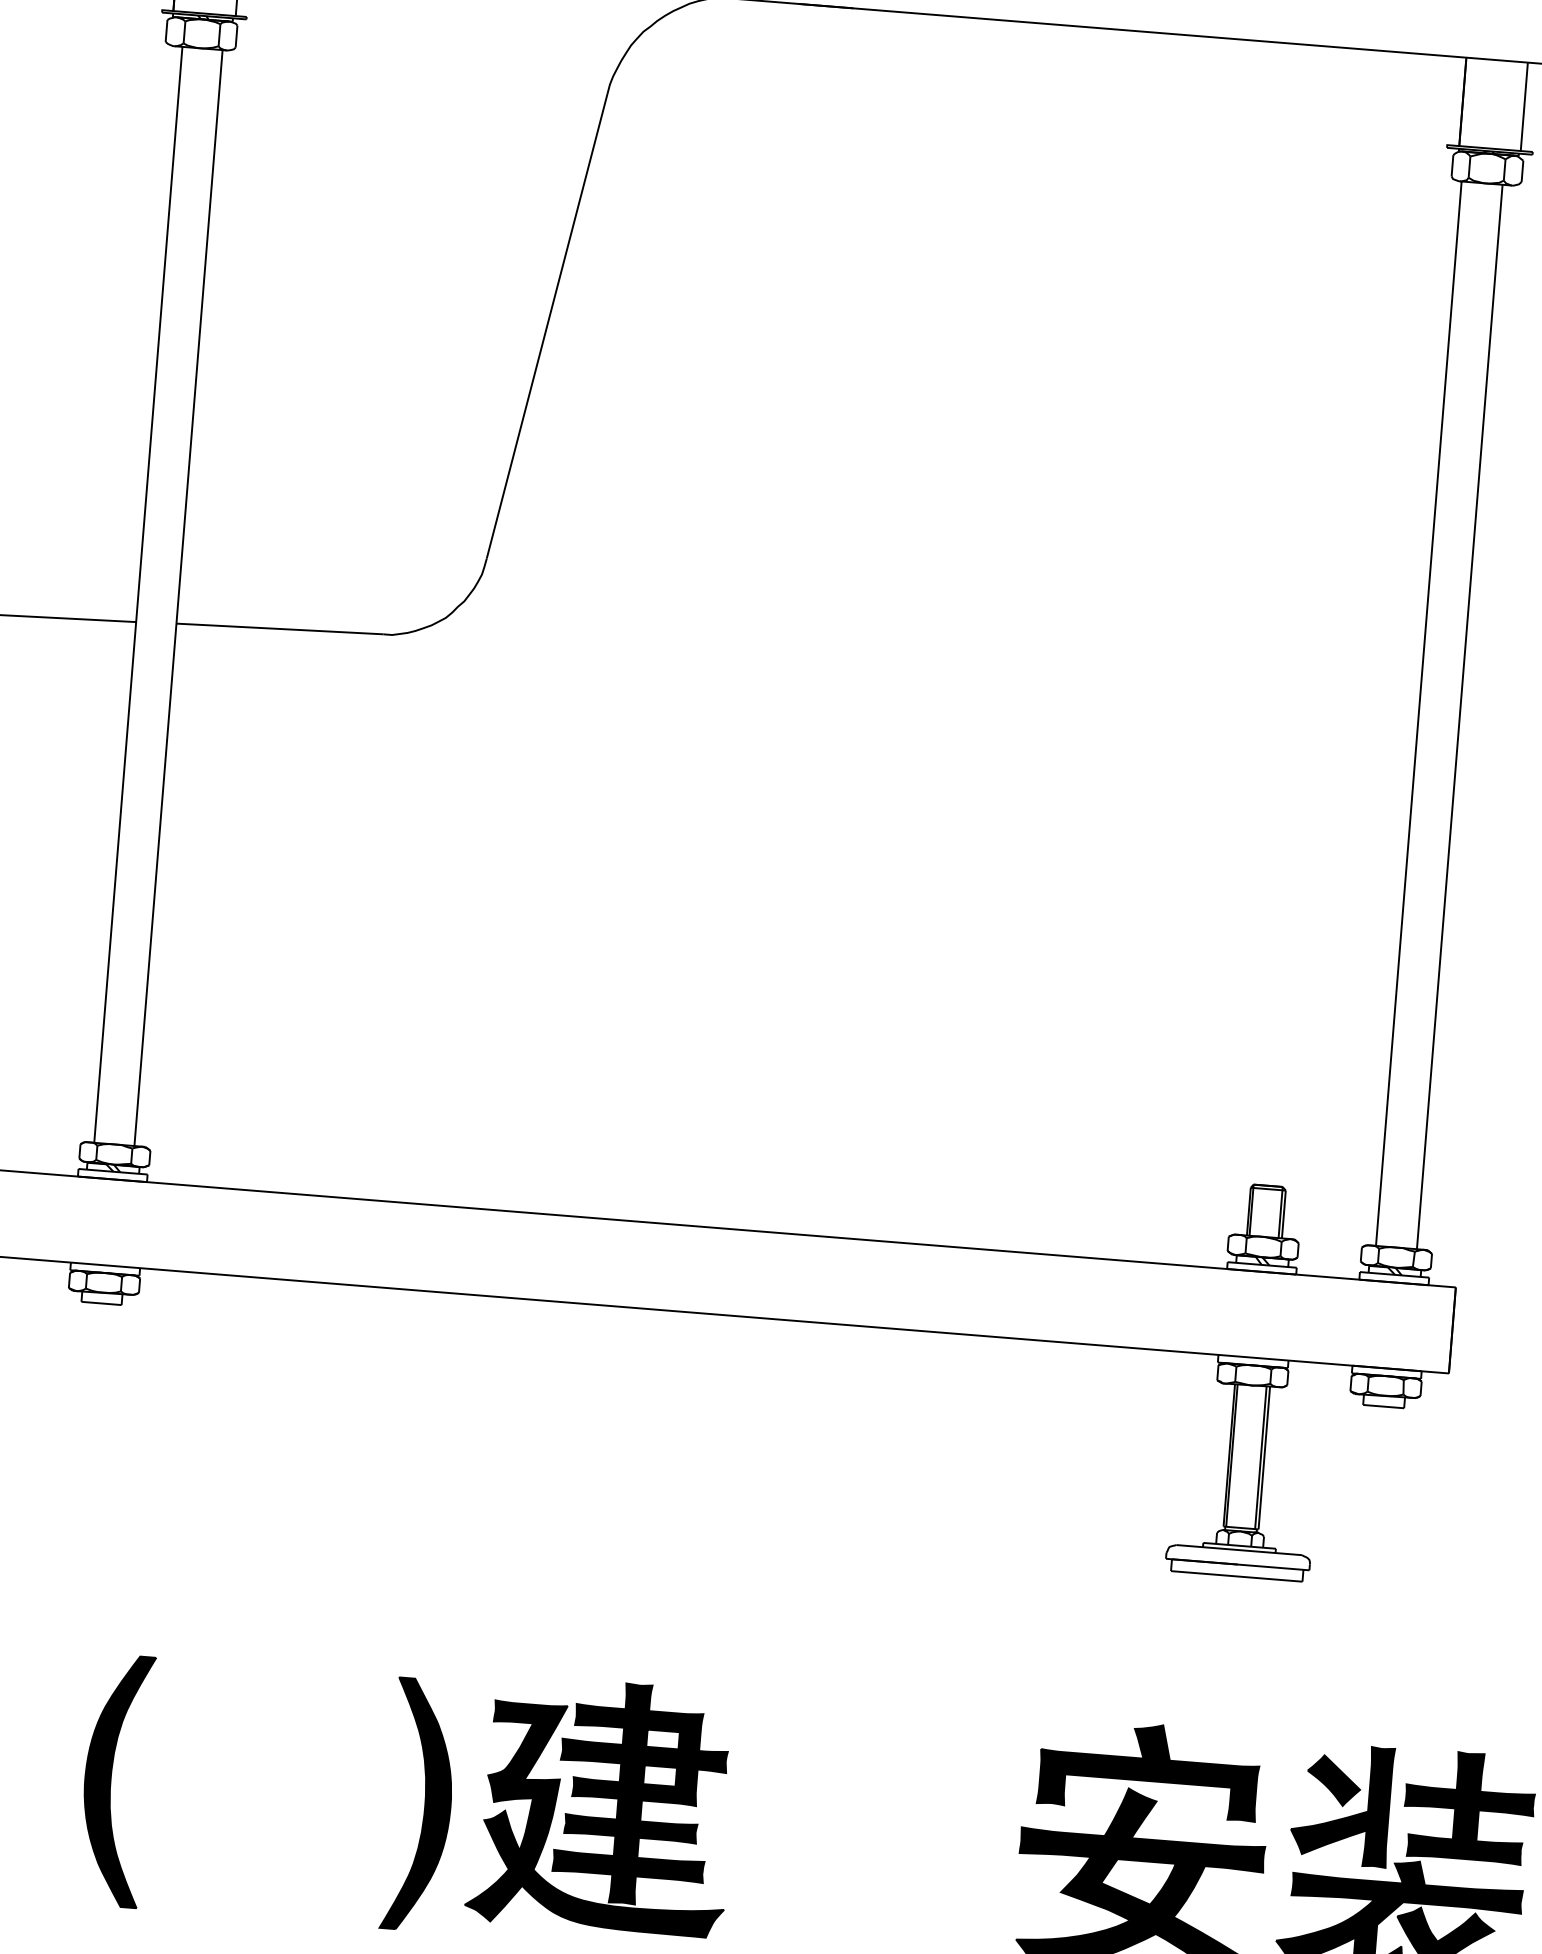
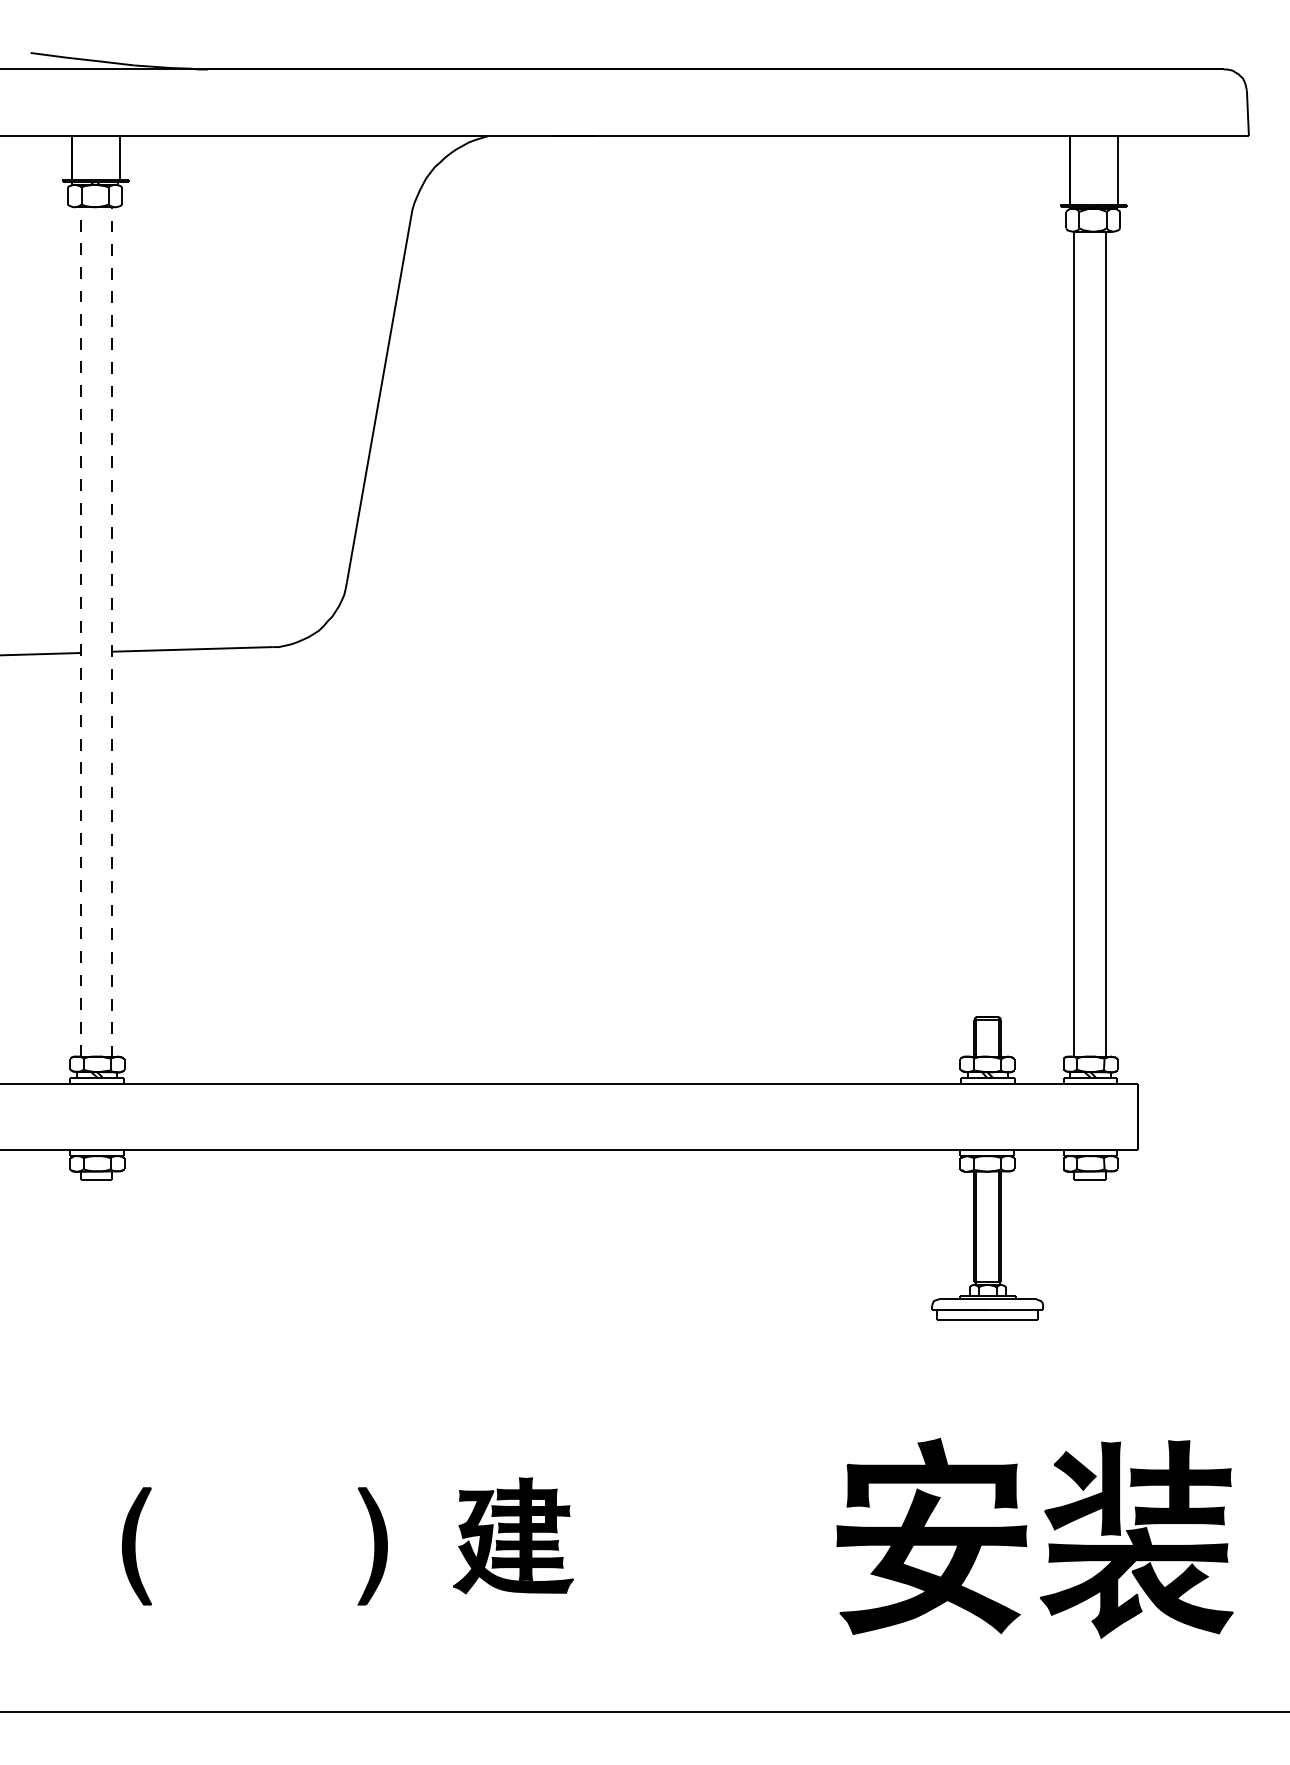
line: (137, 595) -> (80, 632), solid -> dashed
line: (179, 598) -> (112, 632), solid -> dashed
part: (115, 1780) -> (136, 1546), size x0.6
part: (419, 1805) -> (372, 1546), size x0.6
part: (602, 1805) -> (513, 1535), size x0.6

